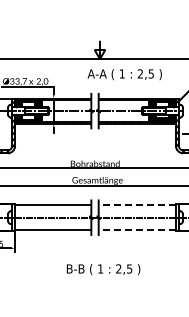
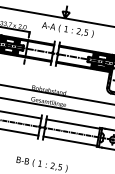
text: (124, 74) -> (67, 29), moved
line: (137, 205) -> (73, 124), dashed -> solid
line: (137, 230) -> (70, 141), dashed -> solid

